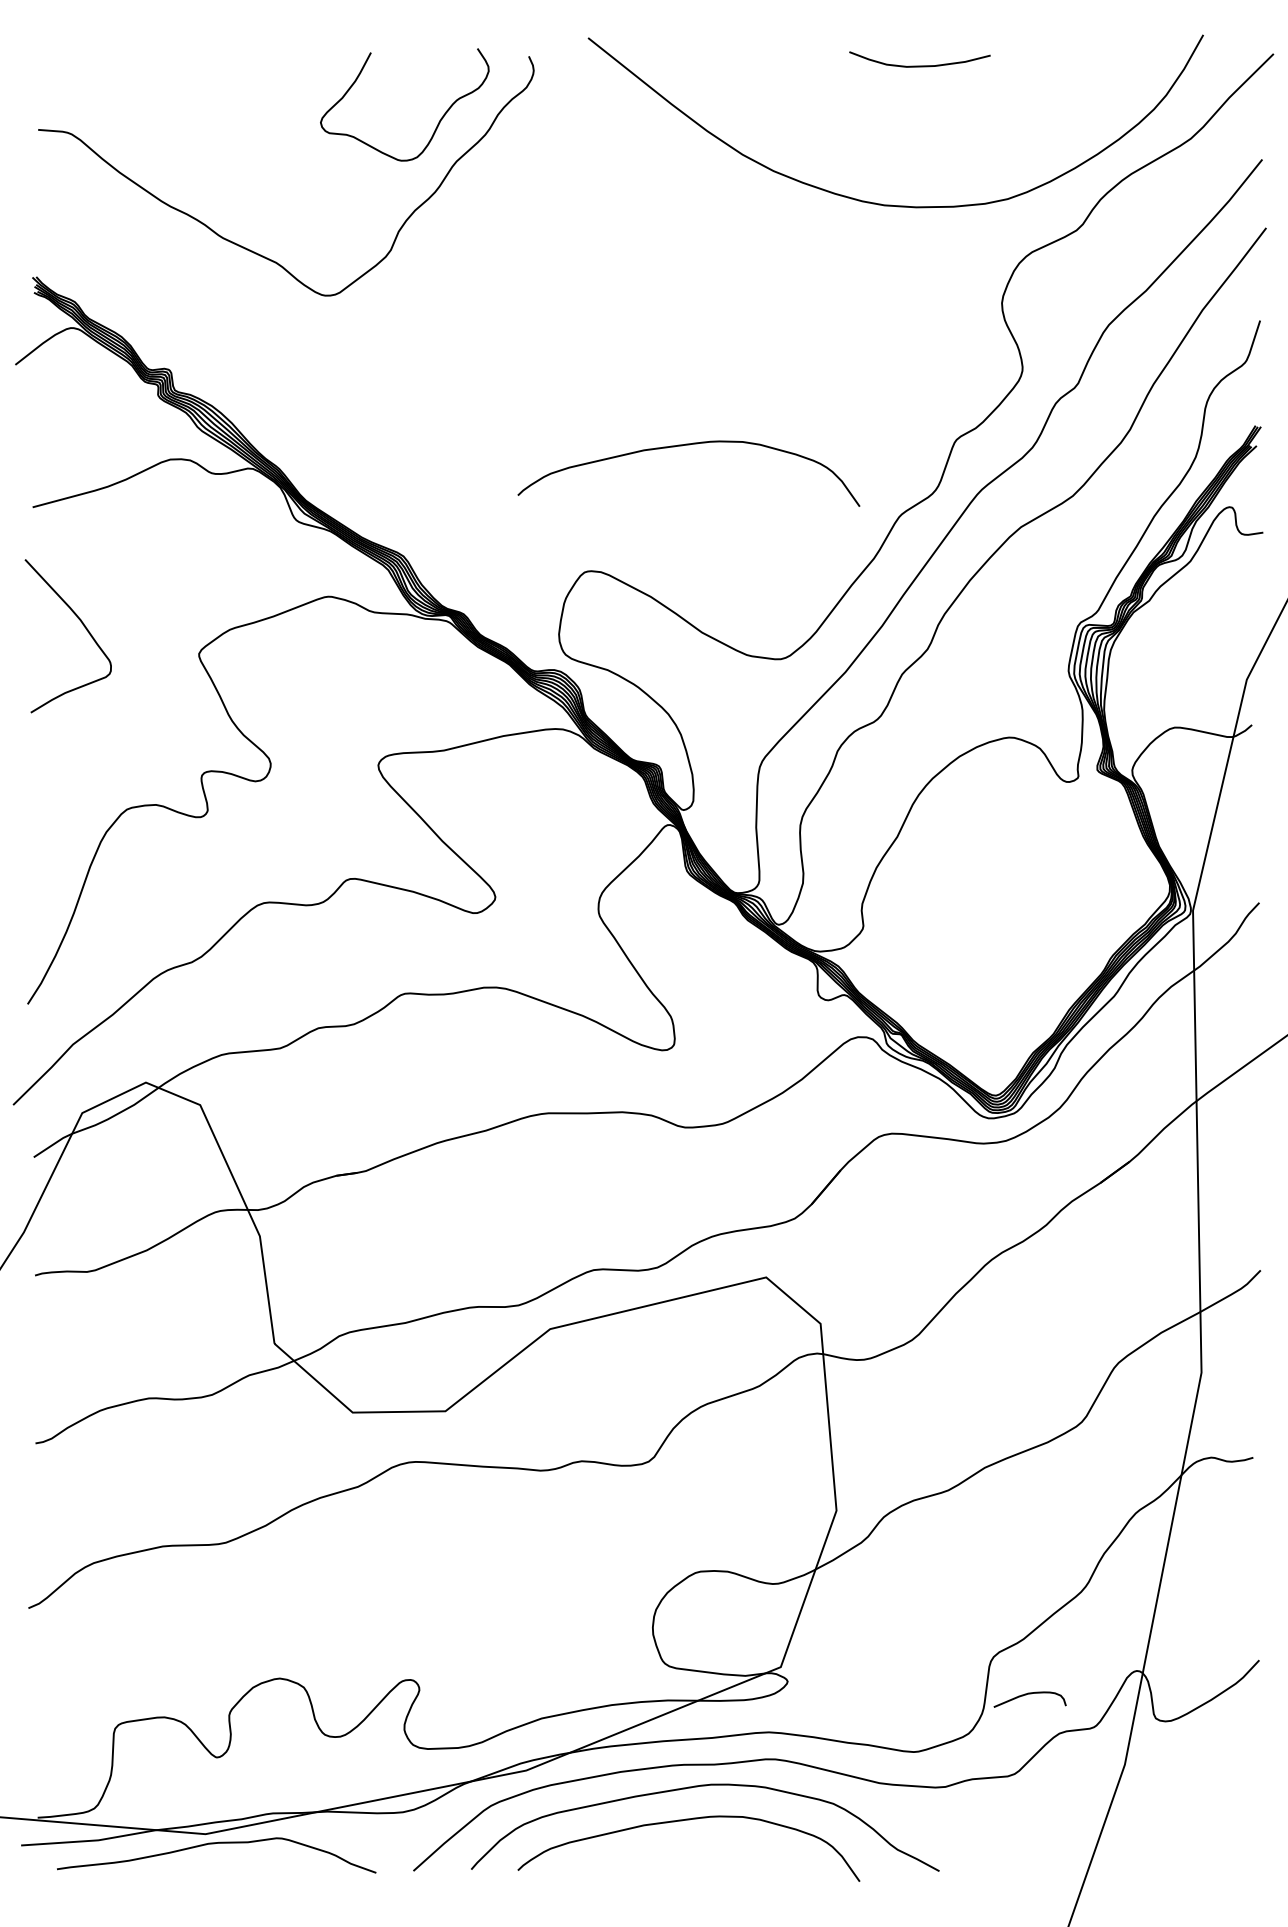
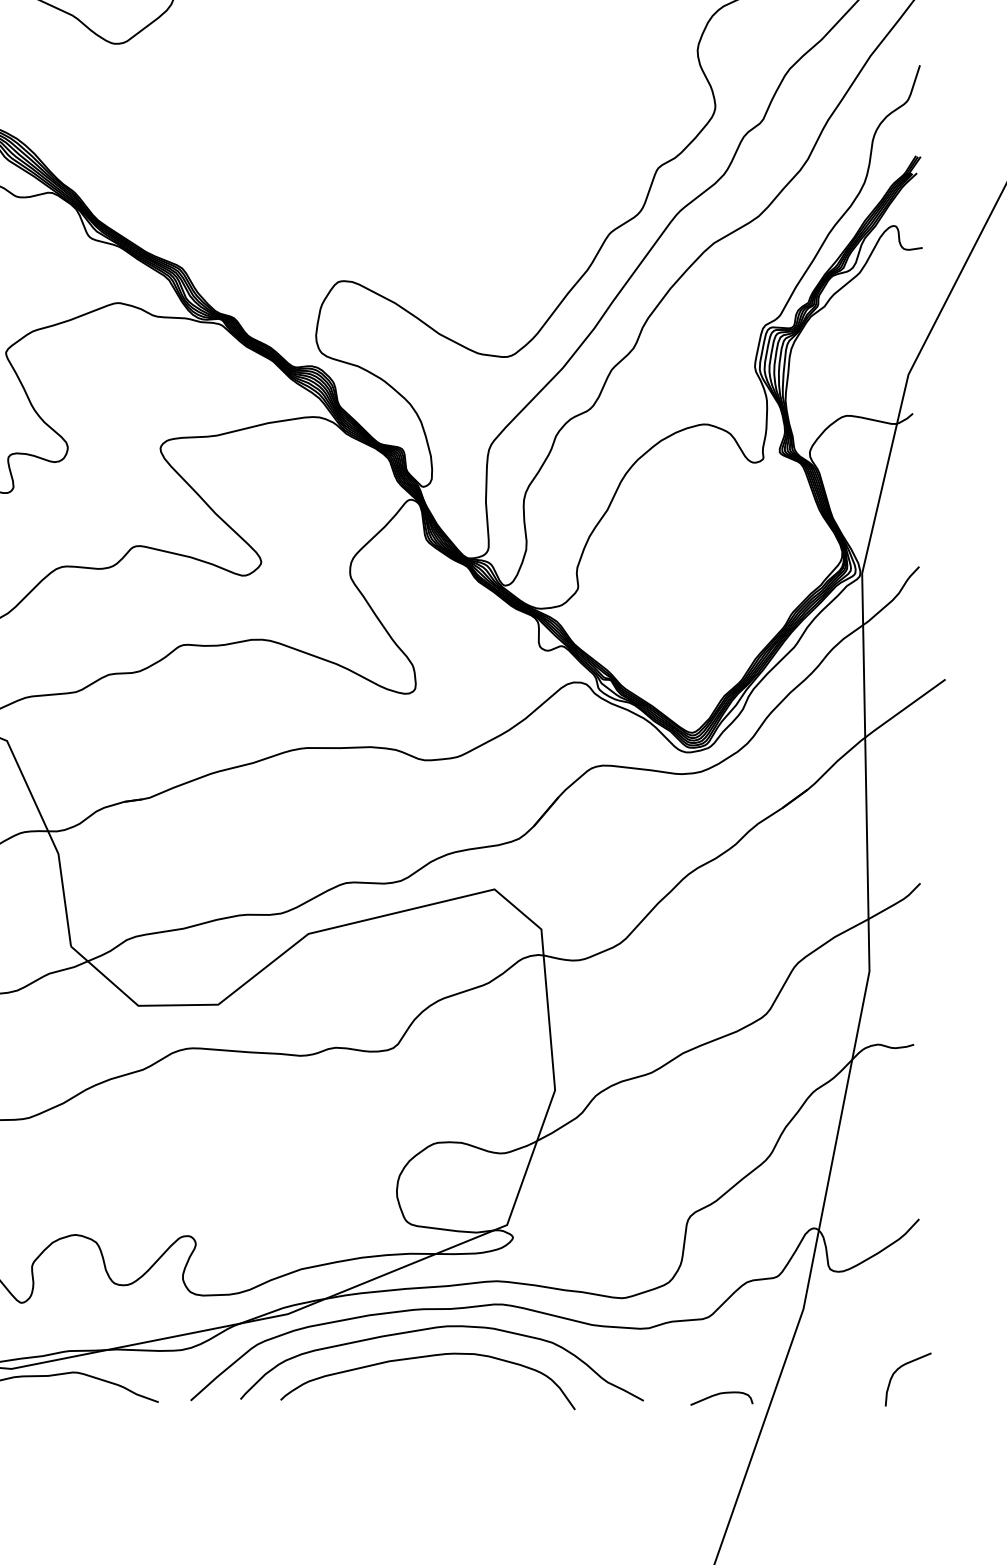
curve: (682, 446) -> (422, 173), removed
curve: (1029, 1694) -> (721, 1394), moved
curve: (1237, 1833) -> (900, 1368), added

